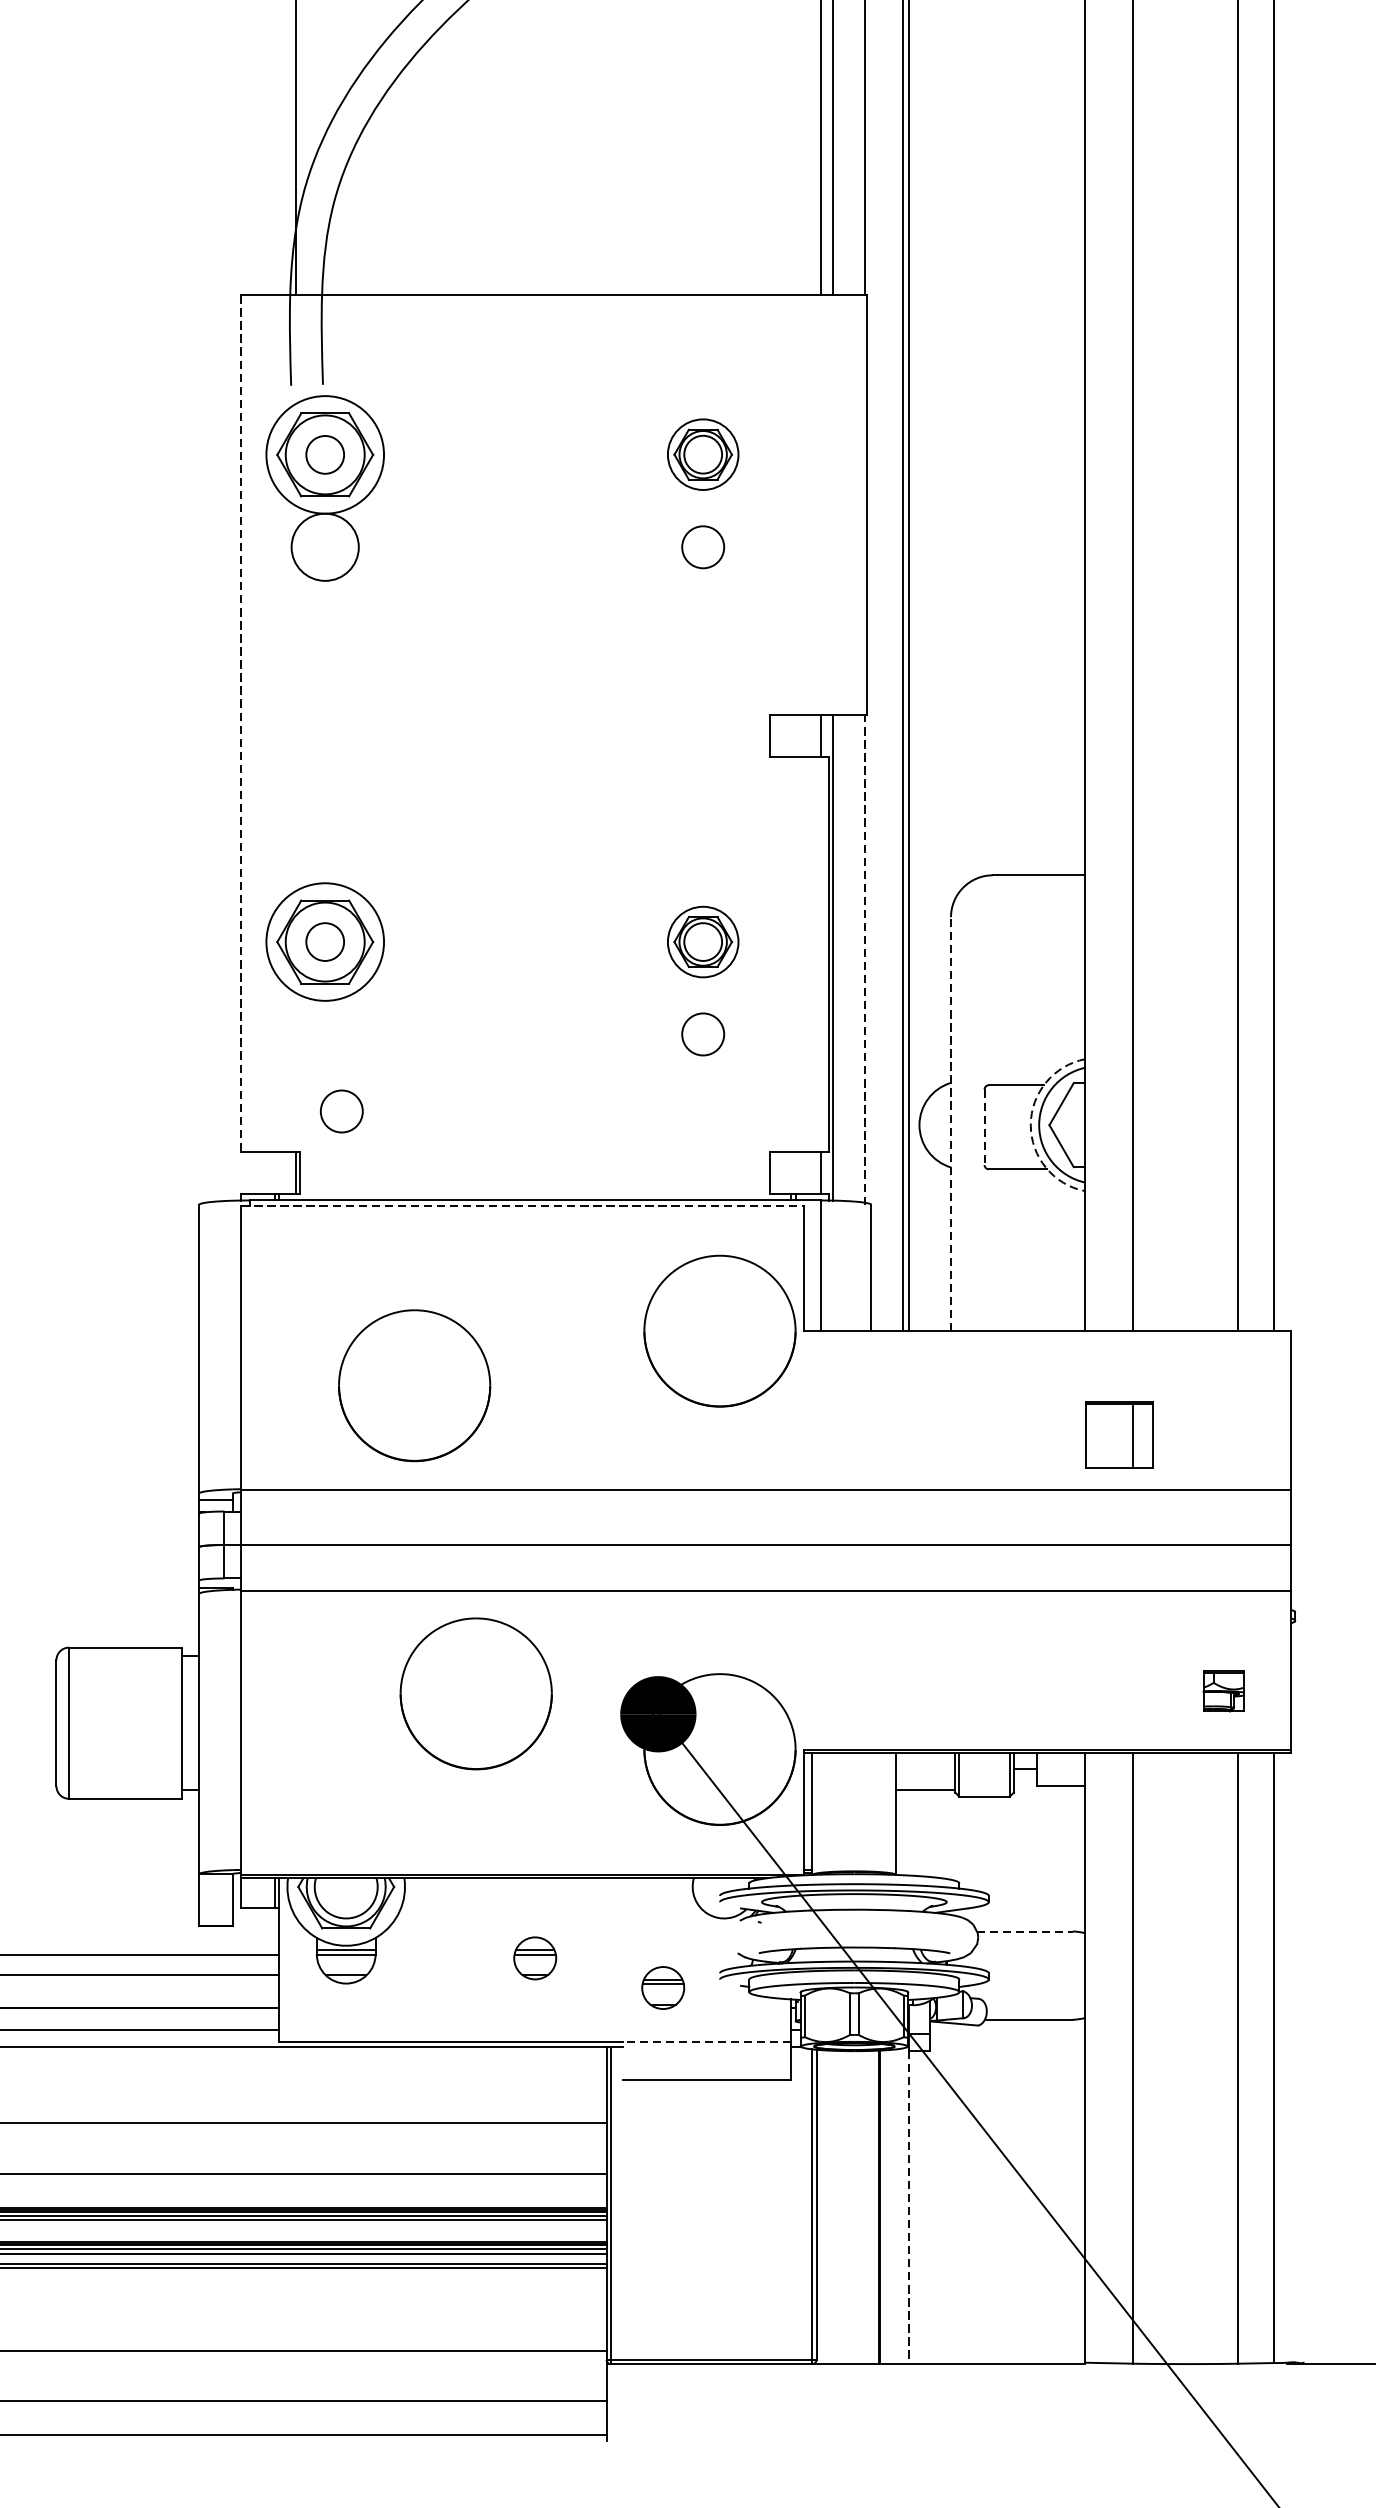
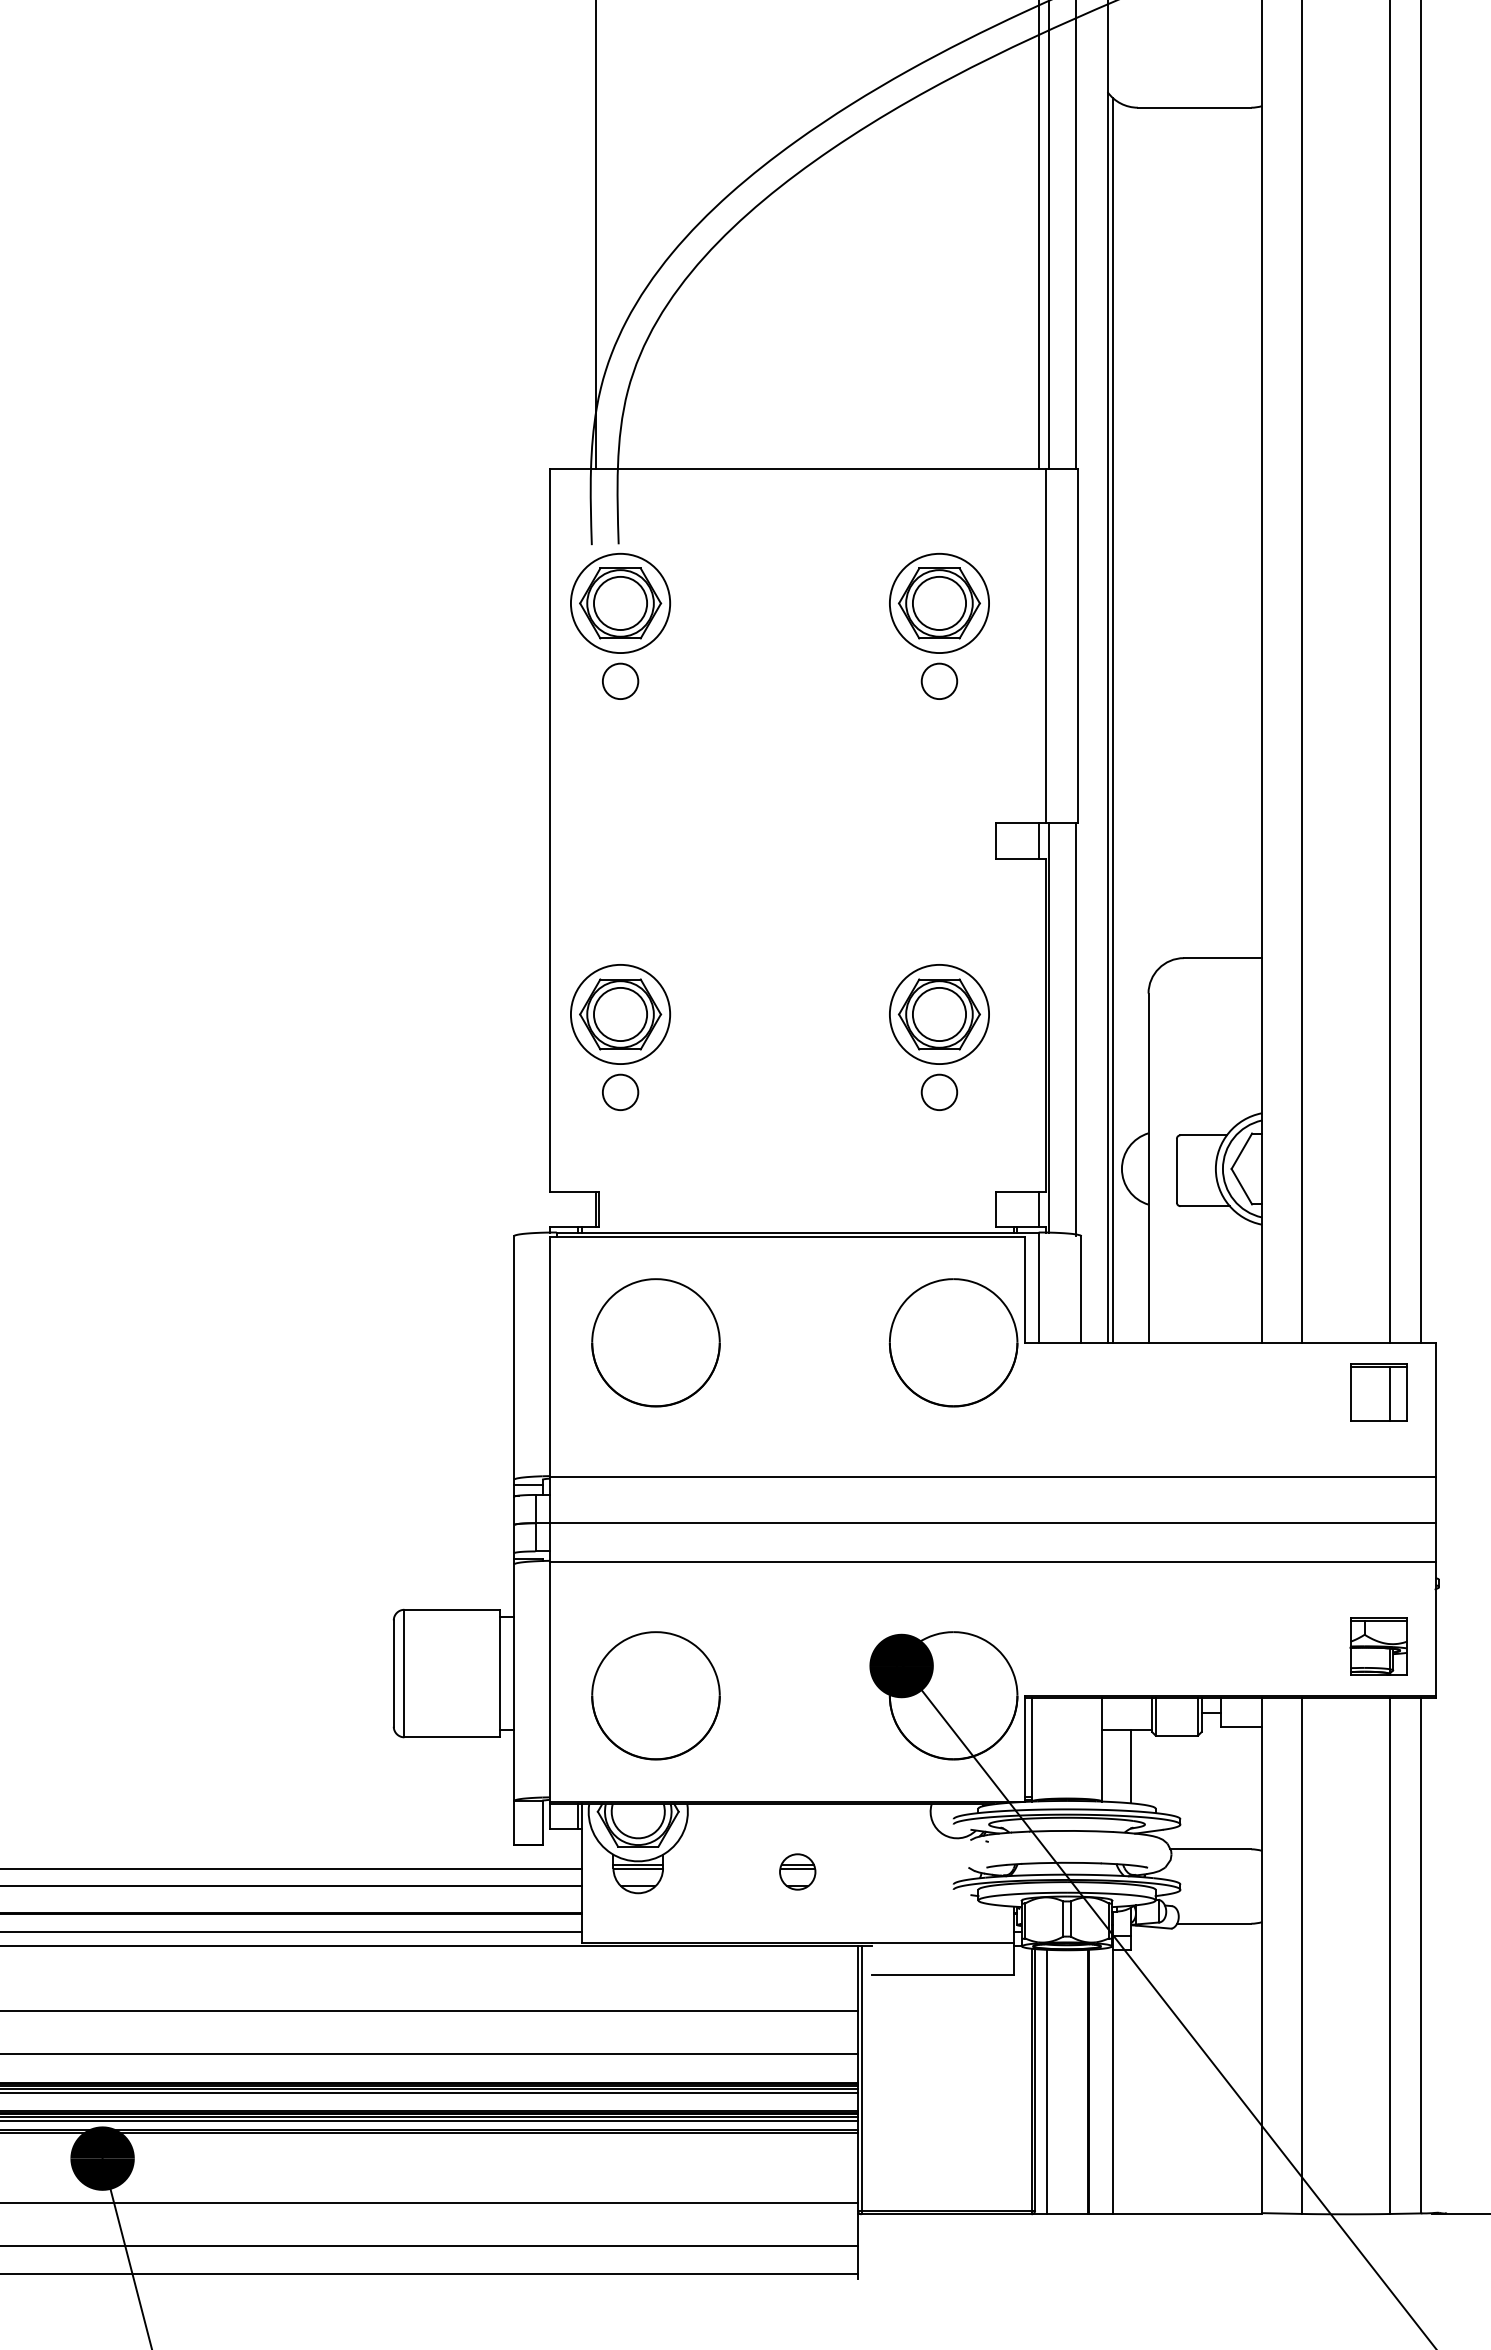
part: (703, 453) -> (939, 602), size x1.67
circle: (325, 454) -> (620, 603), size x1.67
line: (828, 504) -> (1045, 645), added
circle: (325, 547) -> (620, 681), size x0.62
line: (241, 724) -> (549, 830), dashed -> solid
circle: (325, 942) -> (620, 1014), size x1.67
part: (703, 942) -> (939, 1014), size x1.67
line: (864, 959) -> (1075, 1029), dashed -> solid
circle: (341, 1110) -> (620, 1091), moved
line: (950, 1124) -> (1148, 1168), dashed -> solid
arc: (1030, 1124) -> (1215, 1168), dashed -> solid
line: (984, 1126) -> (1176, 1170), dashed -> solid
line: (523, 1206) -> (787, 1237), dashed -> solid
part: (414, 1385) -> (655, 1342), moved
part: (1119, 1435) -> (1378, 1392), moved
part: (1223, 1691) -> (1378, 1646), size x1.67
part: (475, 1693) -> (655, 1695), moved
line: (929, 1833) -> (1130, 1766), added
line: (1025, 1931) -> (1211, 1849), dashed -> solid
part: (662, 1987) -> (905, 1896), removed
line: (707, 2041) -> (943, 1942), dashed -> solid
line: (830, 2206) -> (1046, 2081), added
line: (909, 2207) -> (1113, 2082), dashed -> solid

